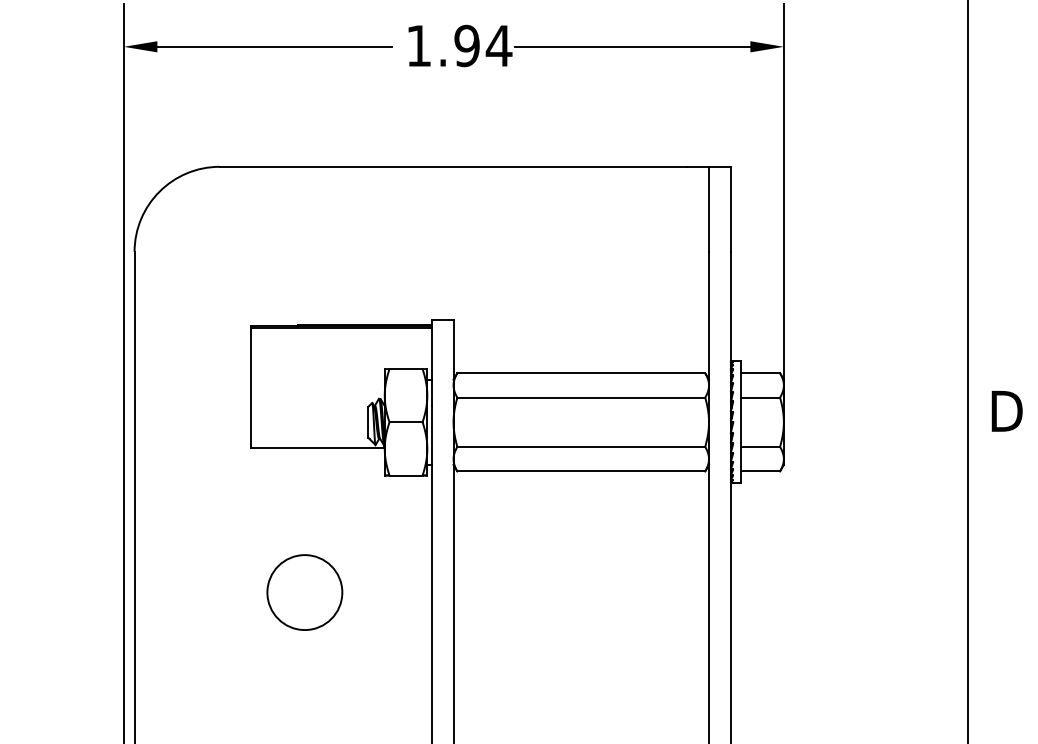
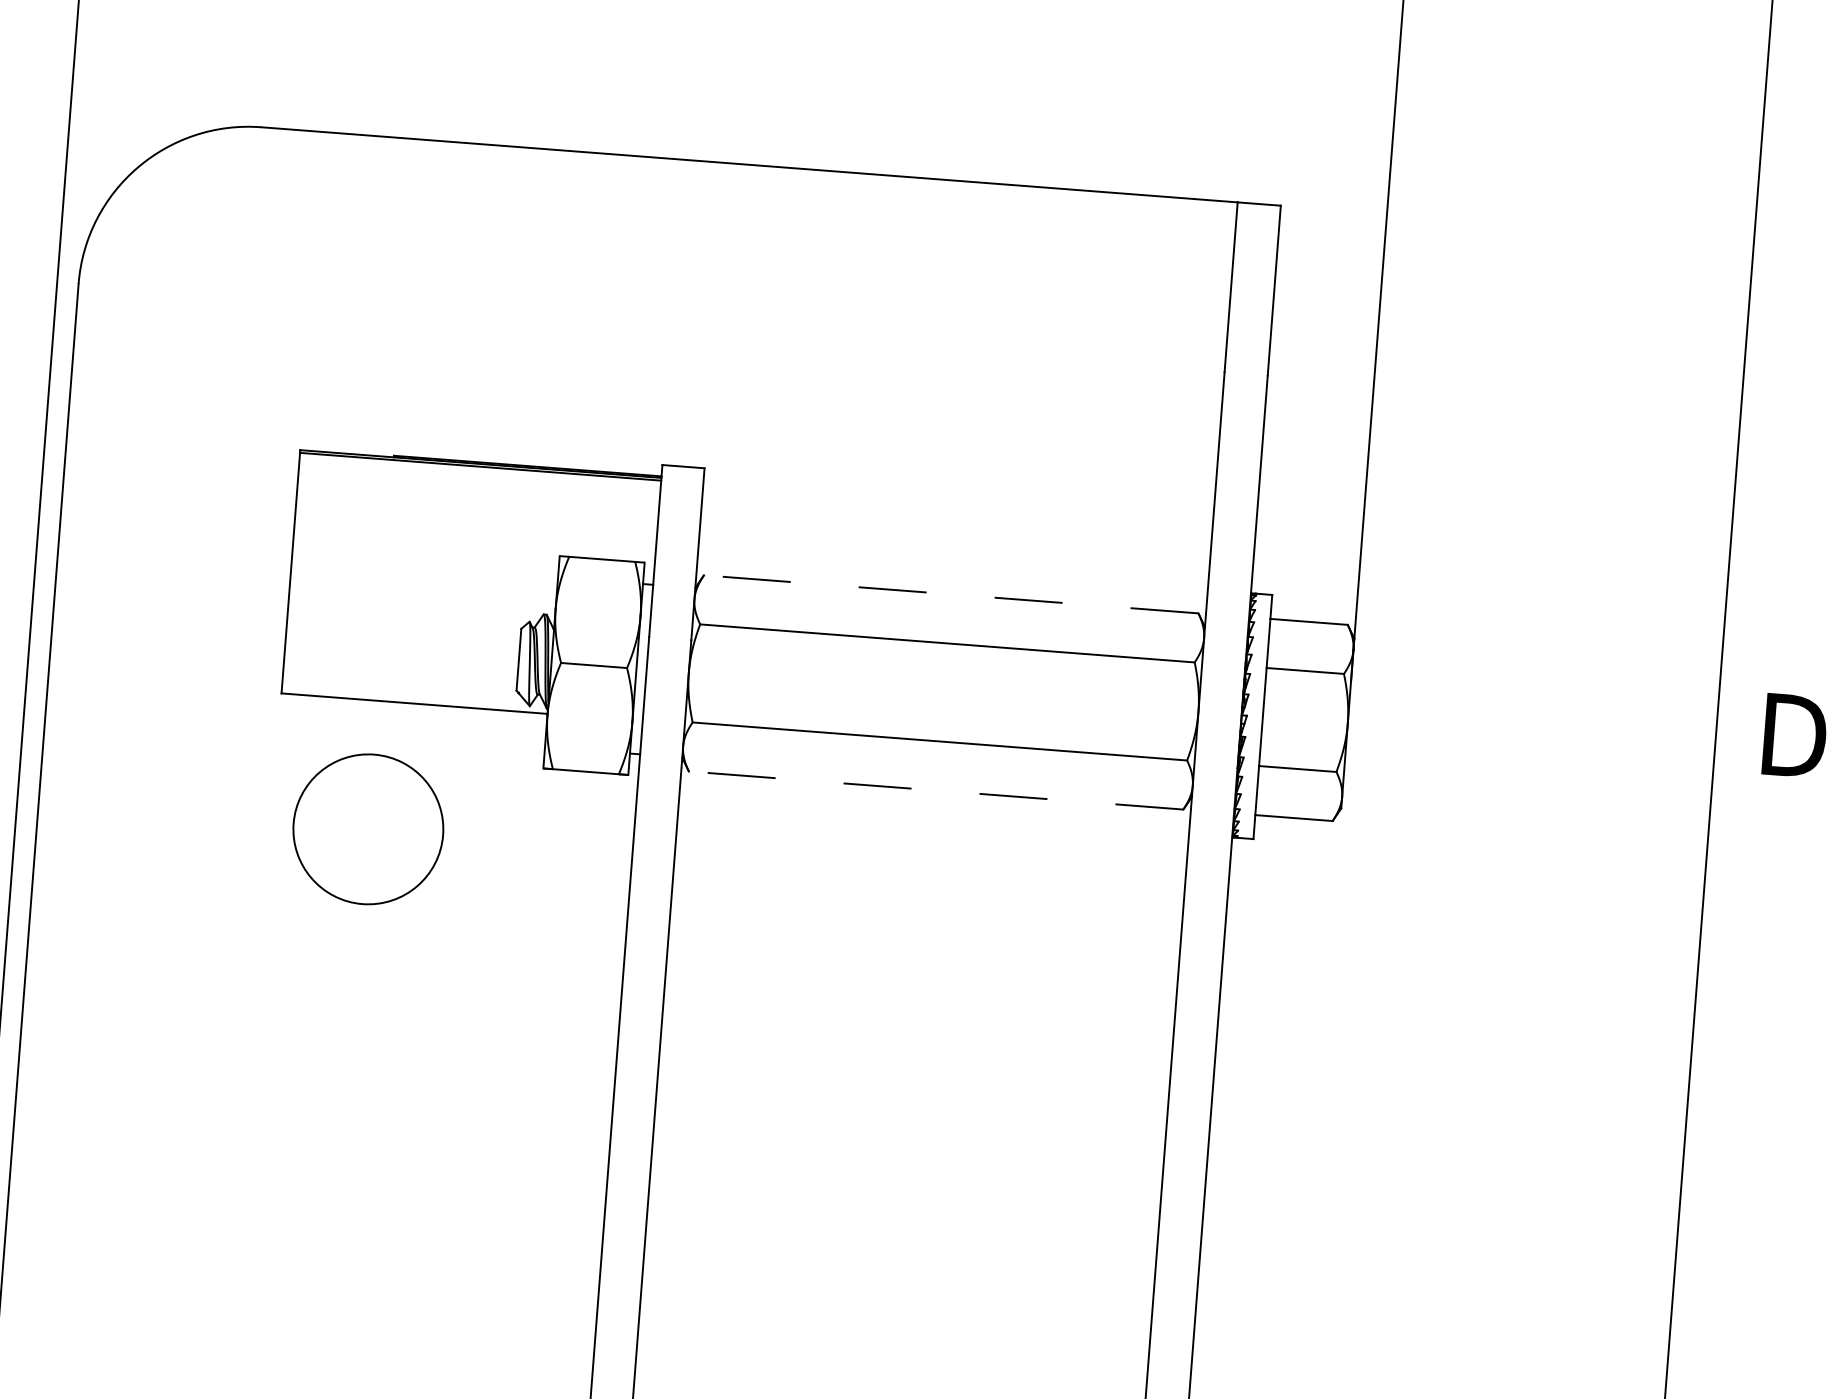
line: (581, 373) -> (951, 595), solid -> dashed
line: (581, 471) -> (936, 790), solid -> dashed
circle: (304, 592) -> (367, 829), moved

